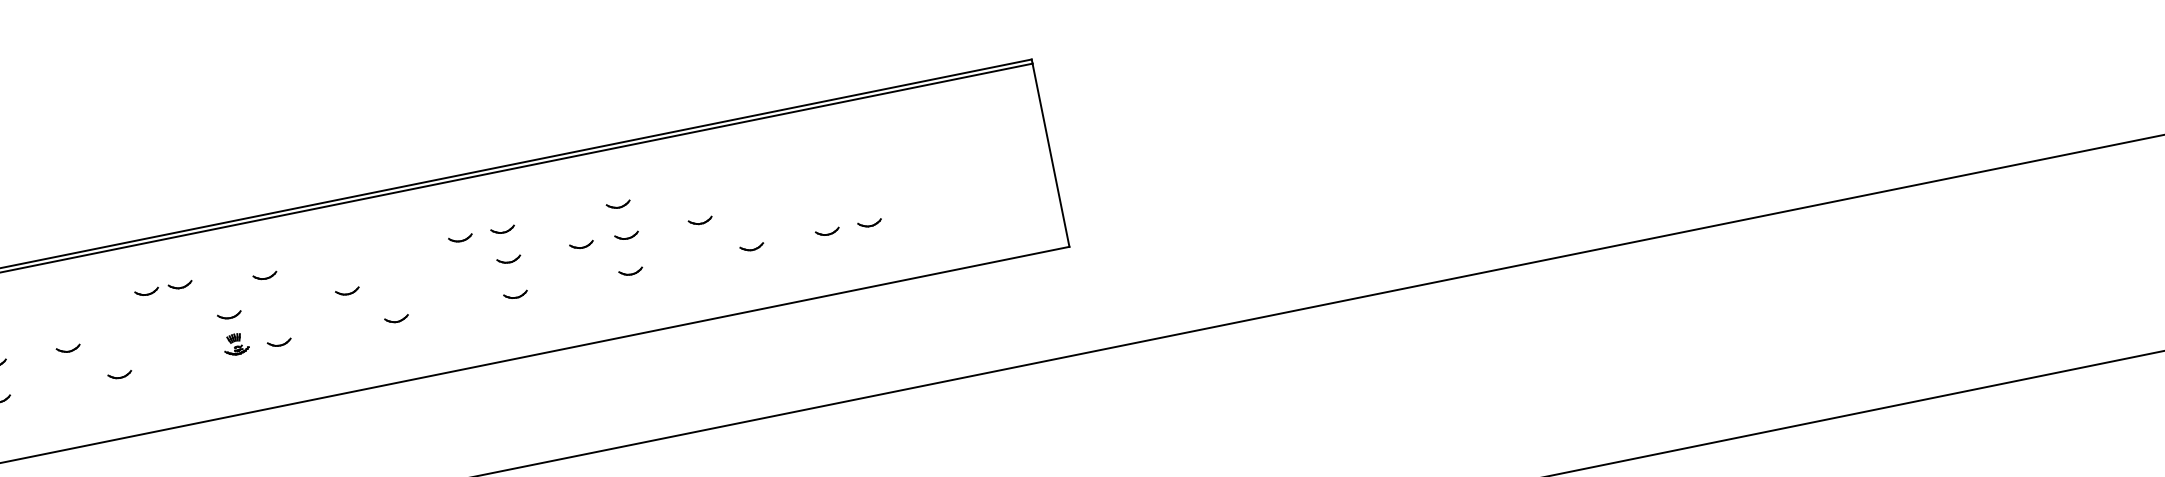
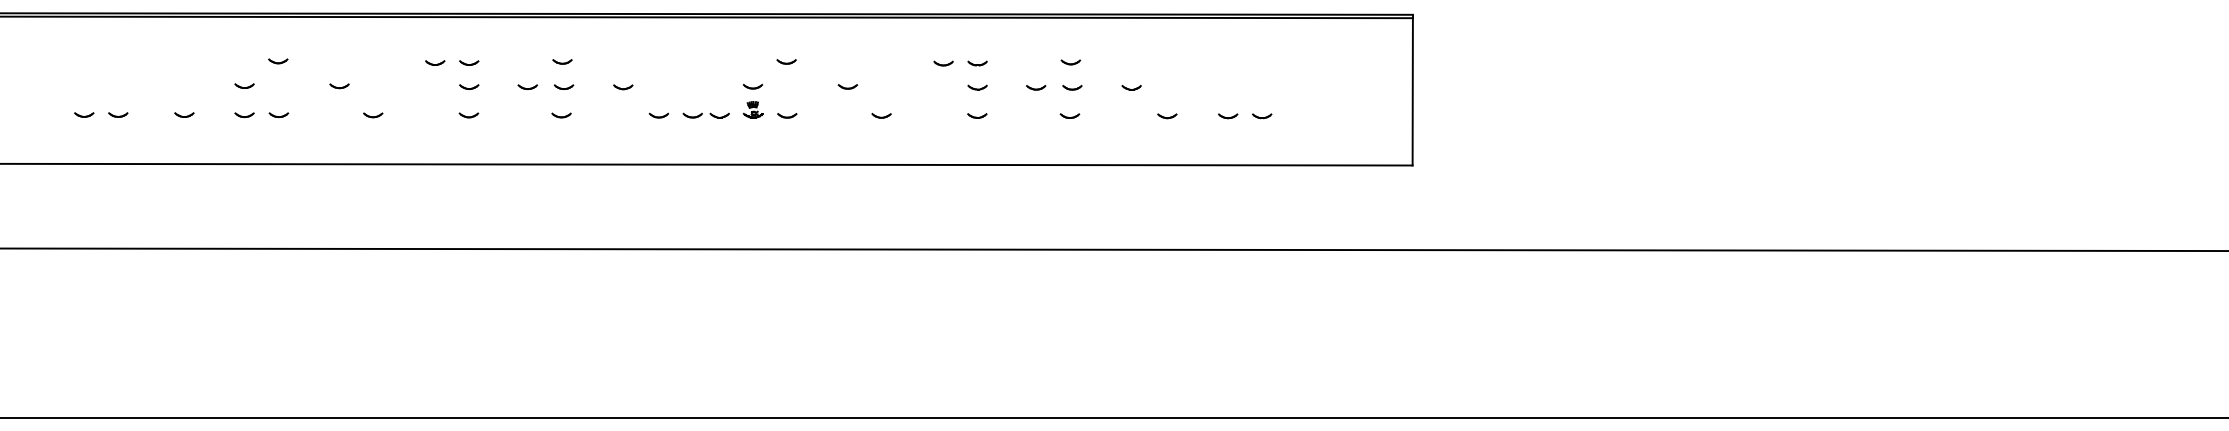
part: (162, 288) -> (705, 115), moved

